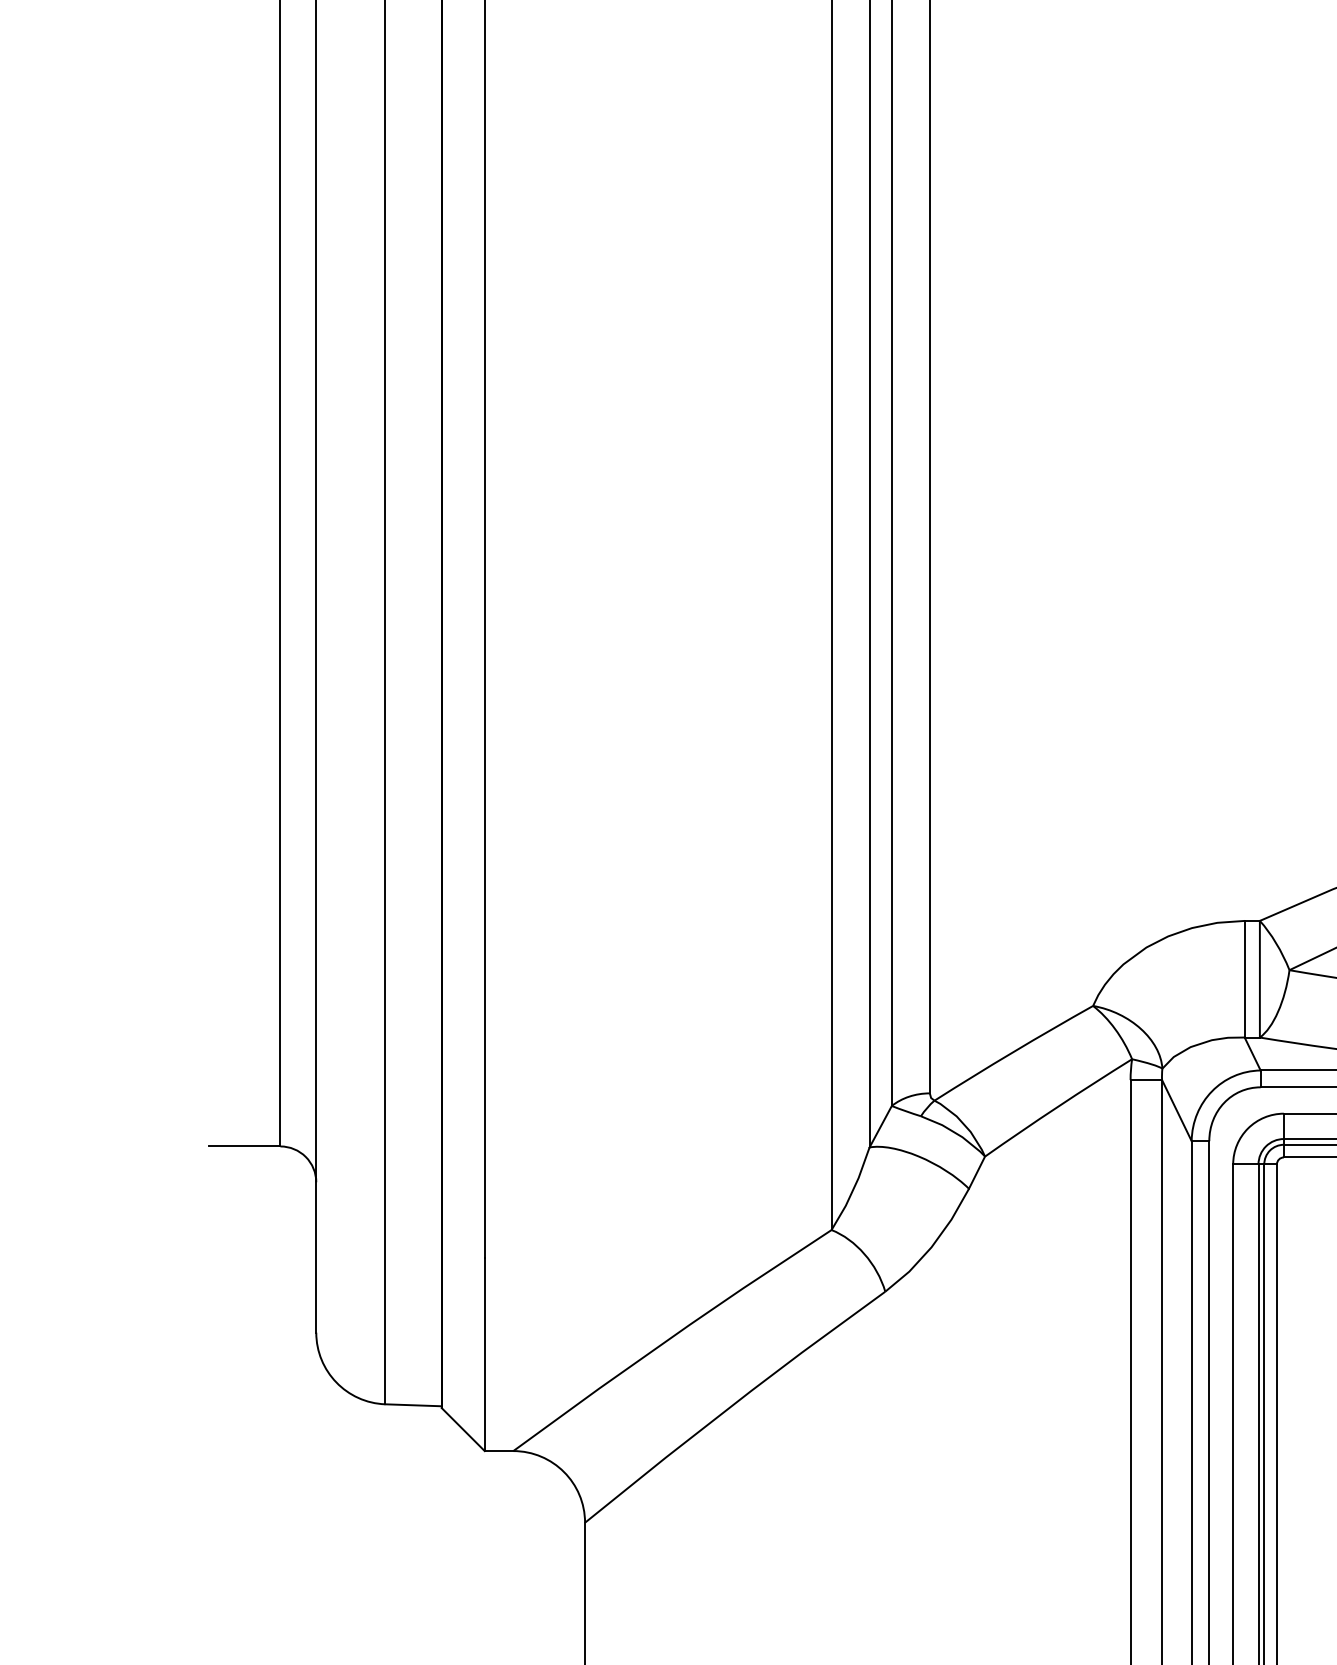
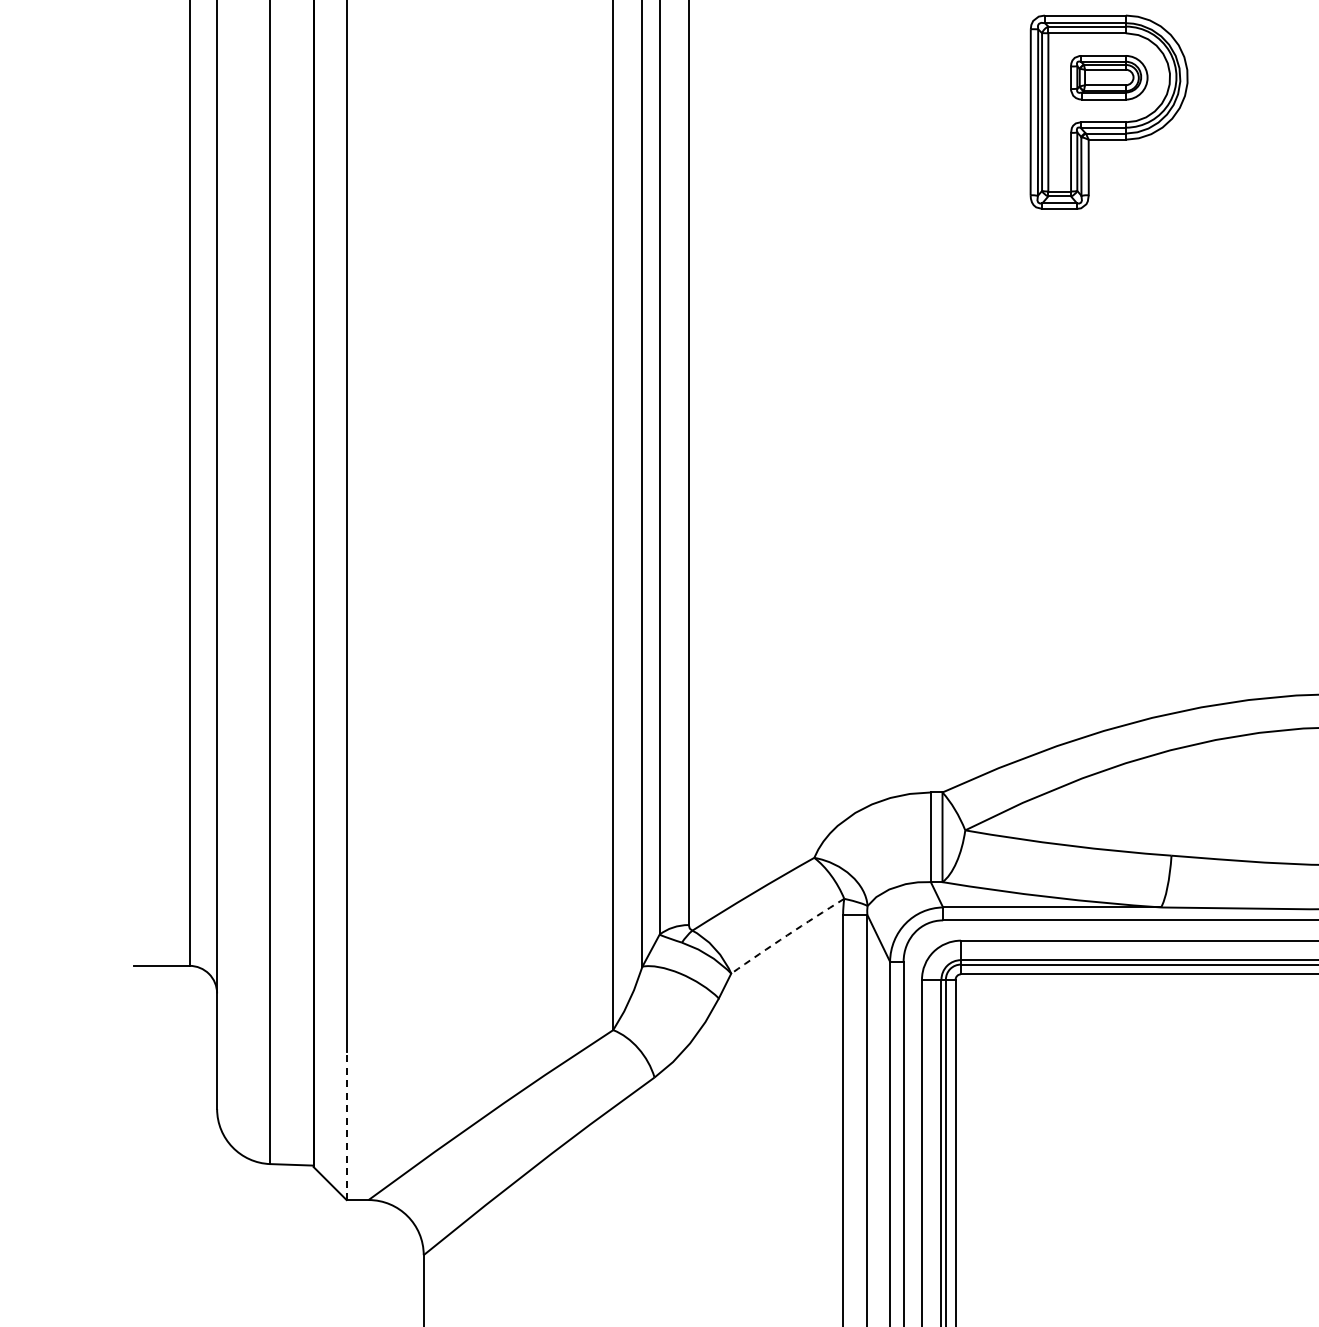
arc: (1058, 1106) -> (787, 935), solid -> dashed
line: (484, 1354) -> (346, 1125), solid -> dashed

